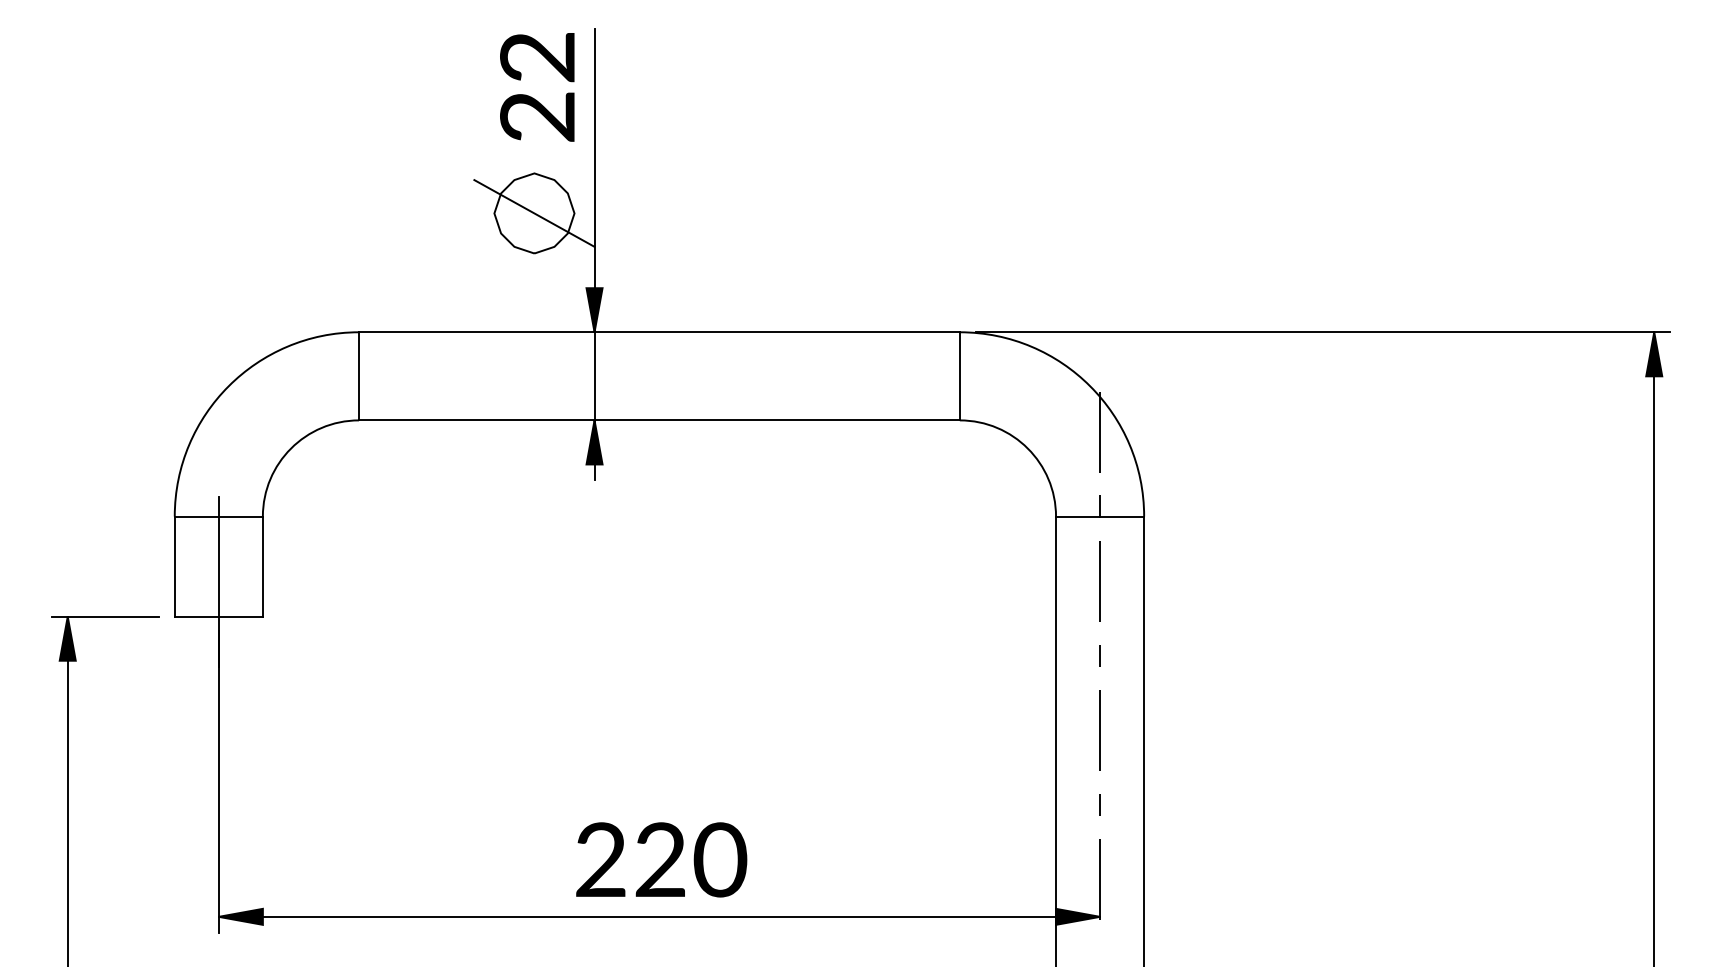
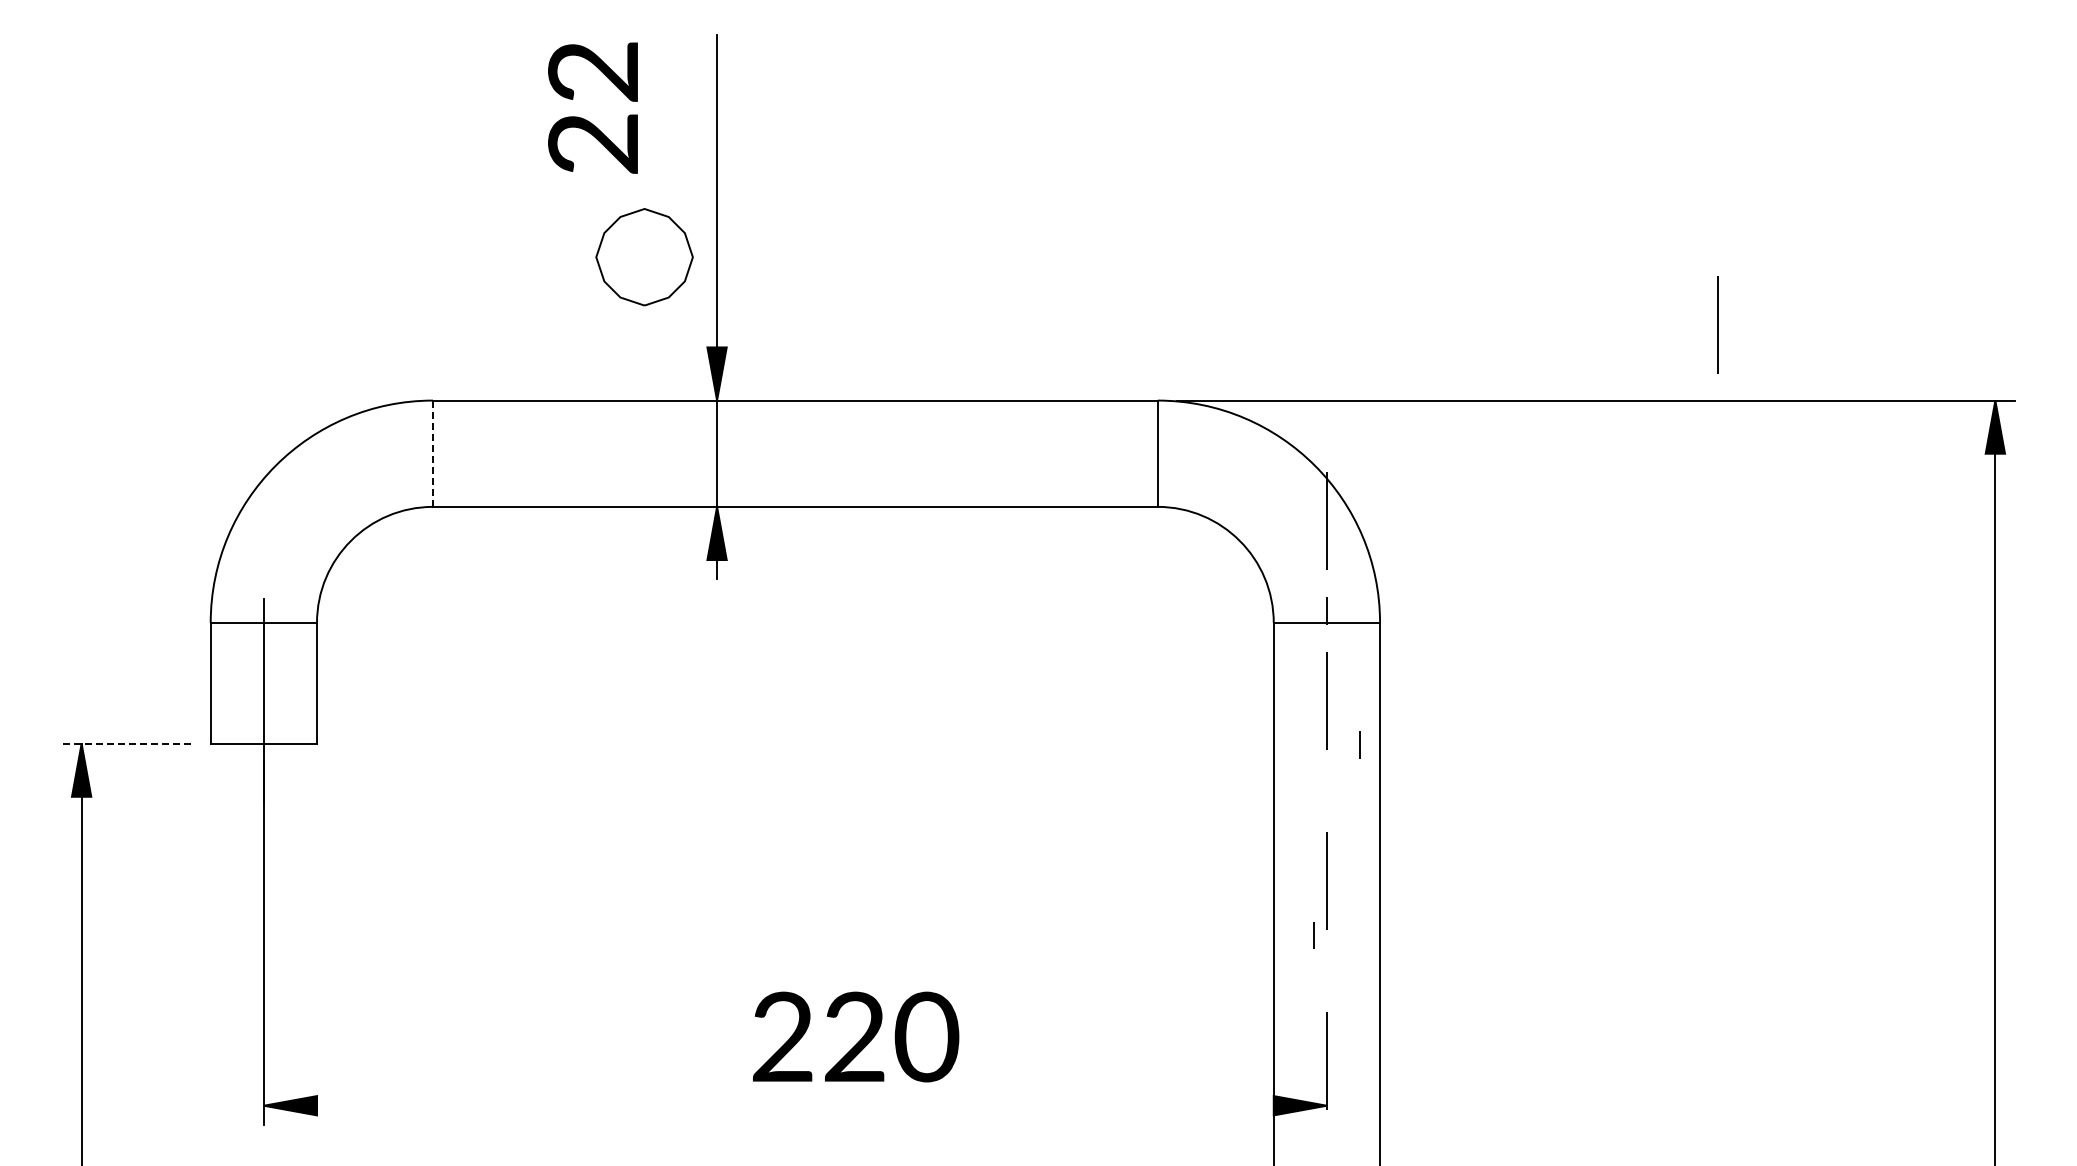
text: (536, 86) -> (592, 107), moved
line: (534, 213) -> (644, 257), removed
line: (1423, 269) -> (1717, 324), added
line: (358, 376) -> (432, 453), solid -> dashed
line: (104, 616) -> (126, 743), solid -> dashed
line: (1099, 655) -> (1359, 744), moved
line: (1099, 804) -> (1313, 935), moved
text: (662, 859) -> (856, 1036), moved
line: (658, 916) -> (794, 1105), removed

